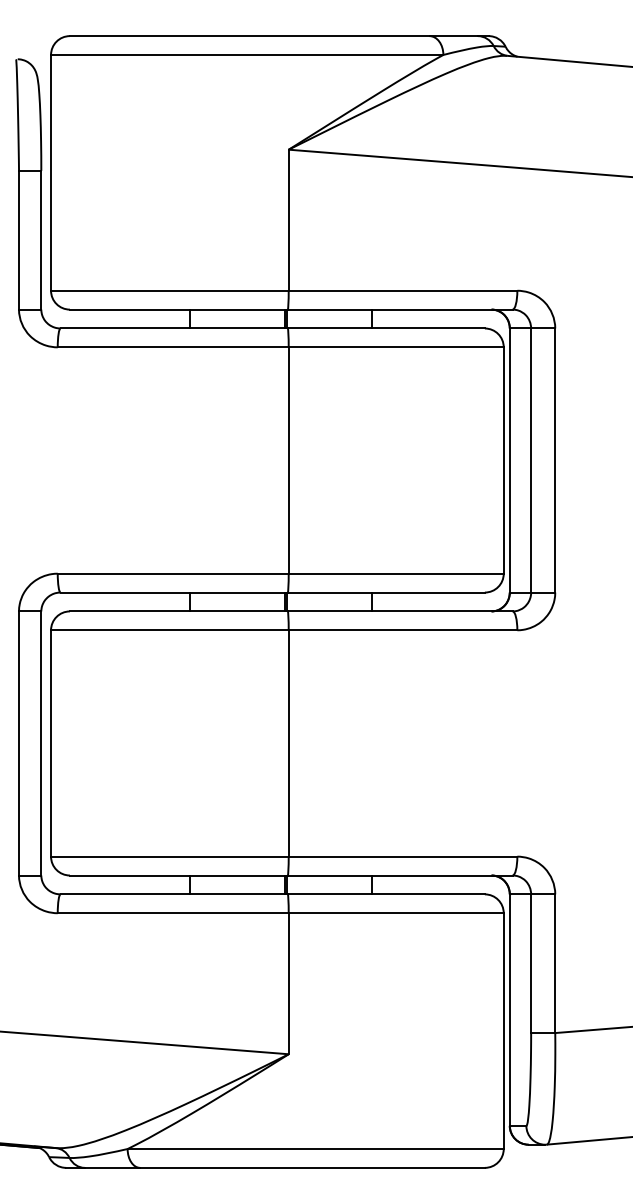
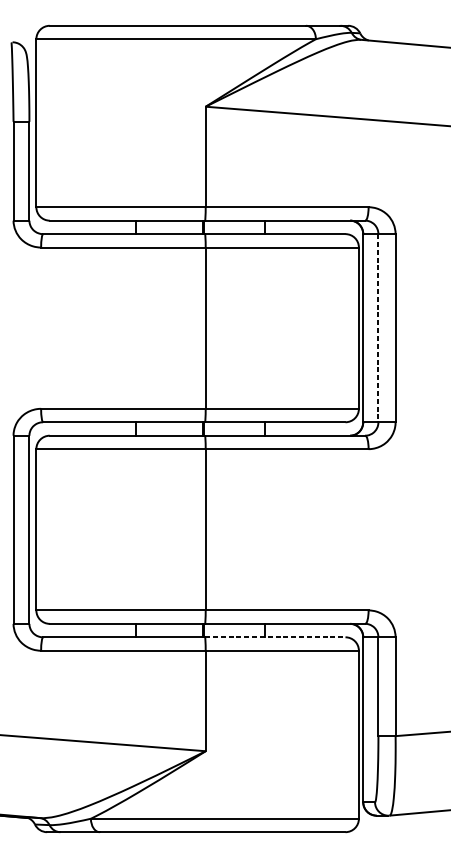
line: (531, 461) -> (378, 328), solid -> dashed
line: (386, 894) -> (275, 637), solid -> dashed

